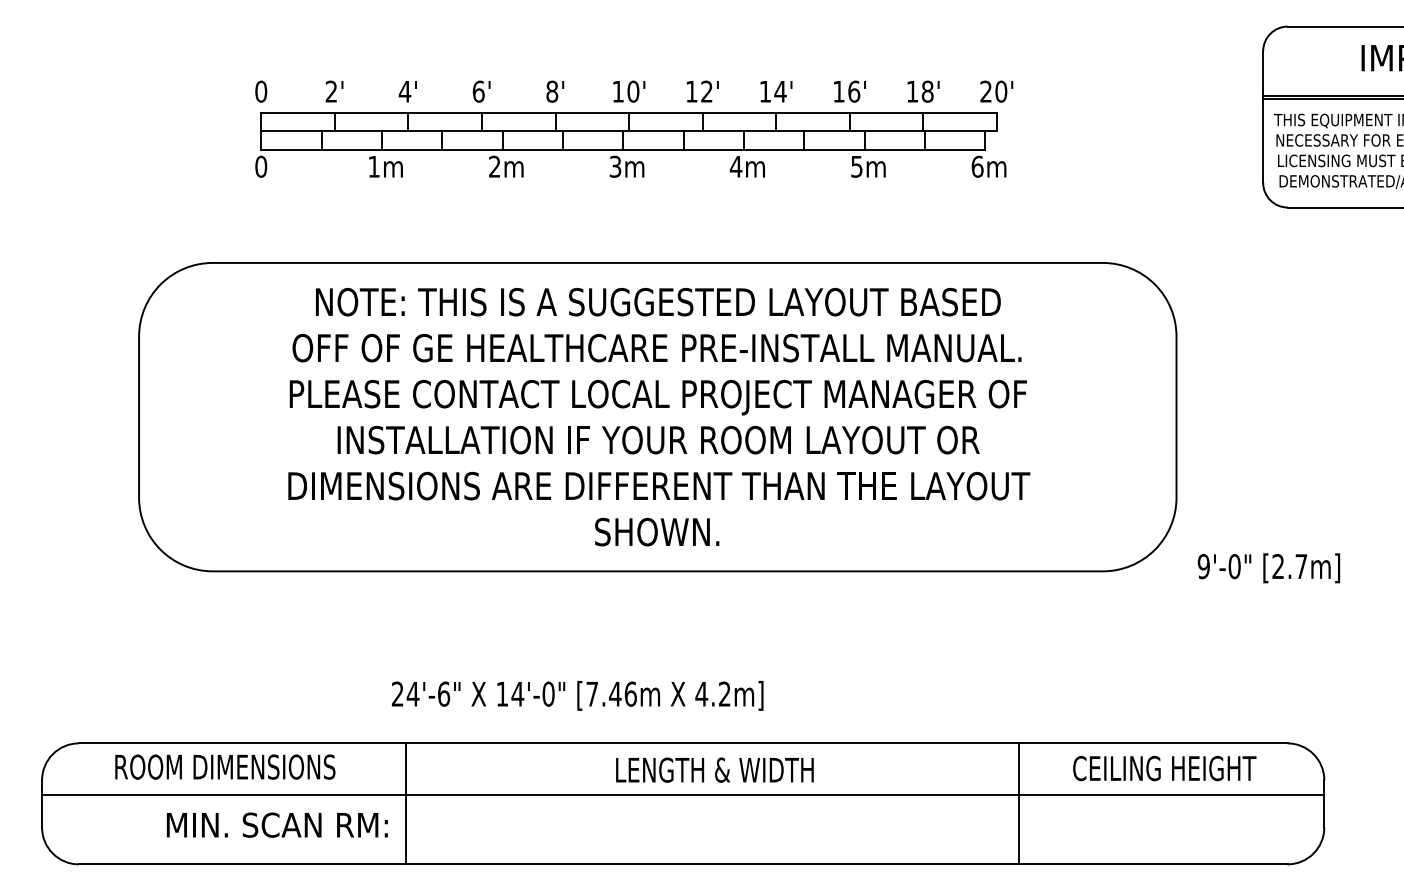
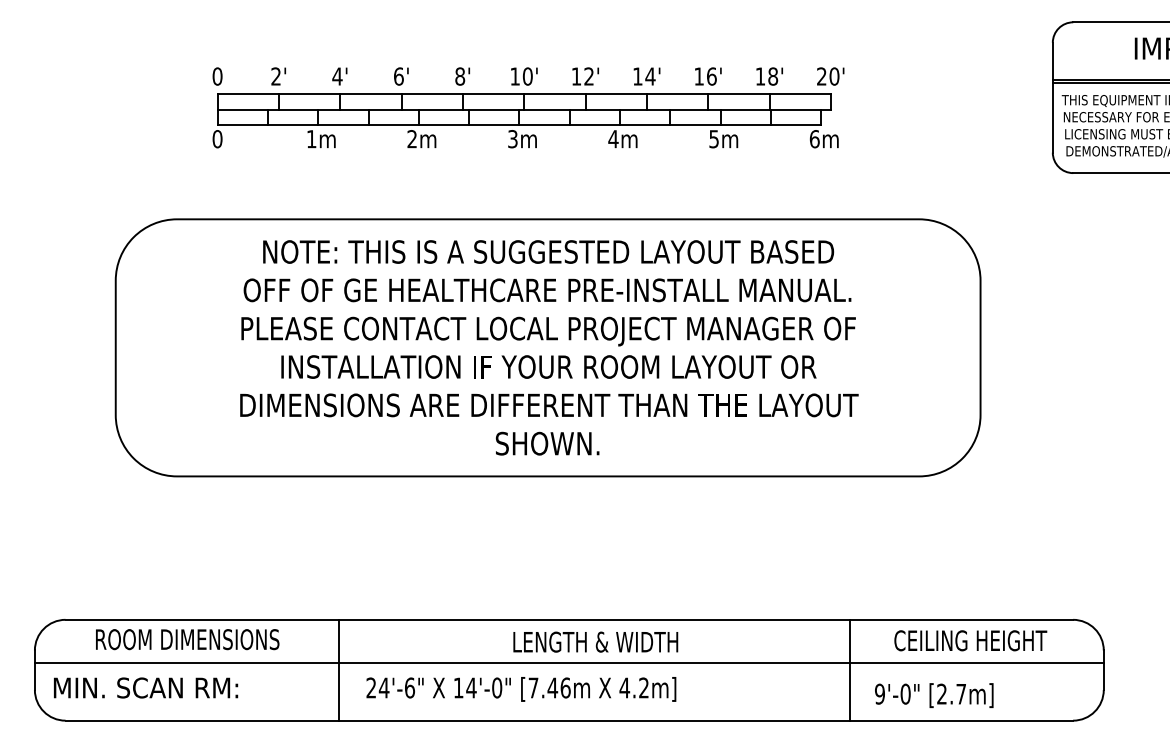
text: (1268, 568) -> (933, 695), moved
text: (577, 695) -> (521, 689), moved
text: (276, 824) -> (145, 687), moved

